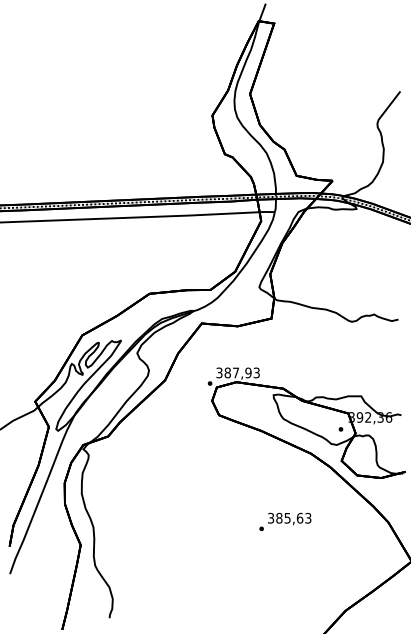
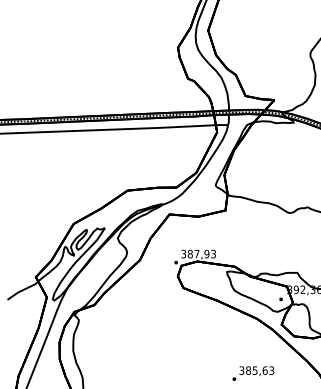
text: (285, 521) -> (253, 373), moved

